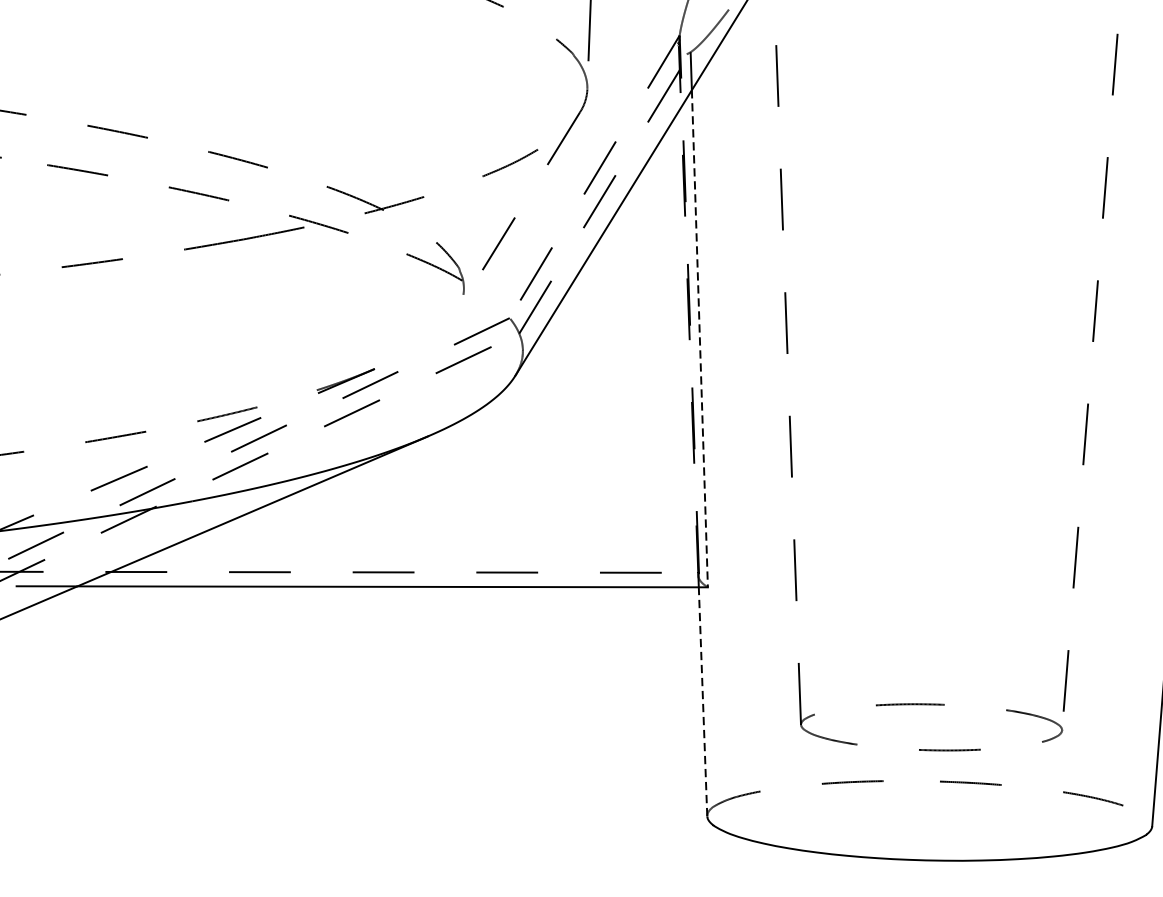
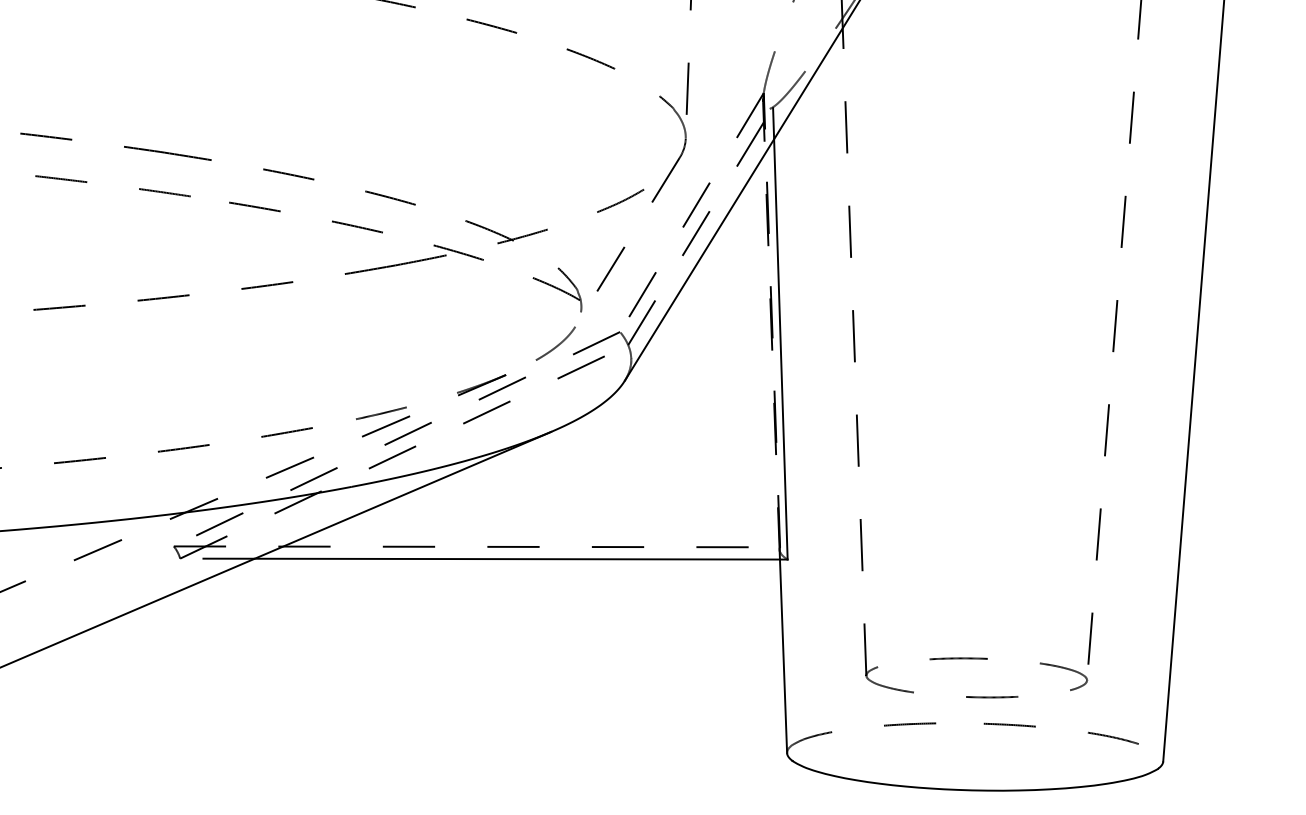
curve: (435, 332) -> (557, 344), added
line: (699, 338) -> (780, 349), dashed -> solid
line: (702, 702) -> (783, 656), dashed -> solid

